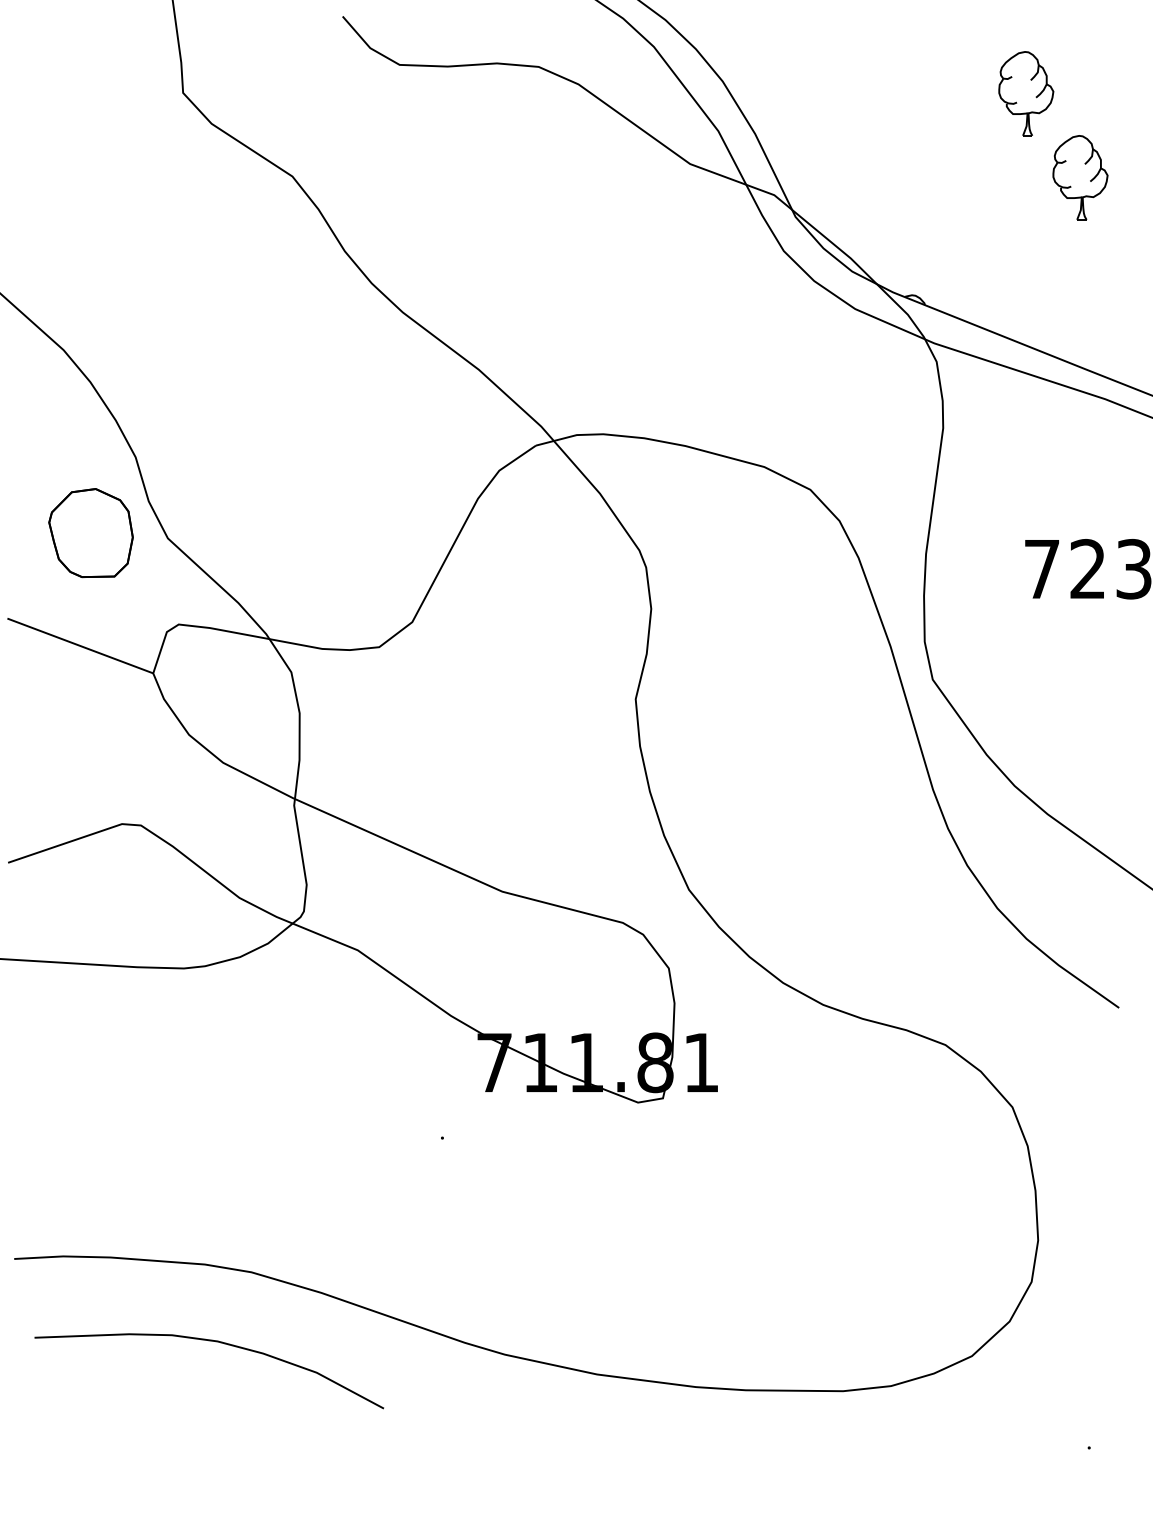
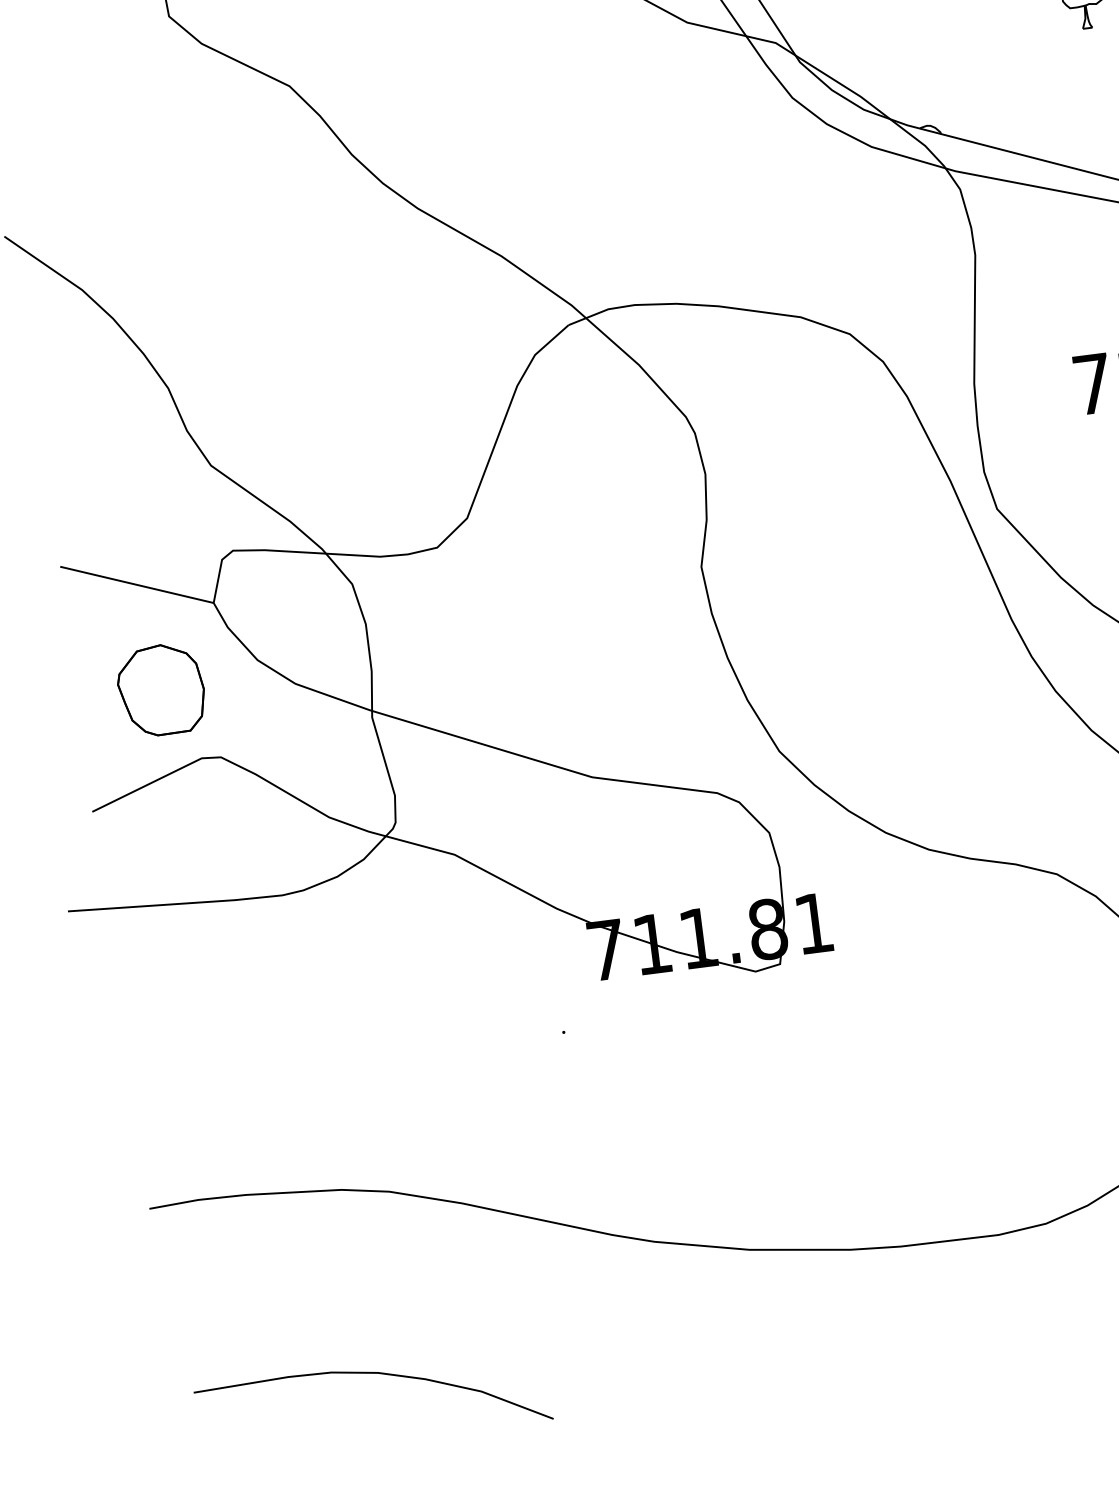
part: (90, 533) -> (160, 690), moved
curve: (215, 1342) -> (376, 1374), moved

